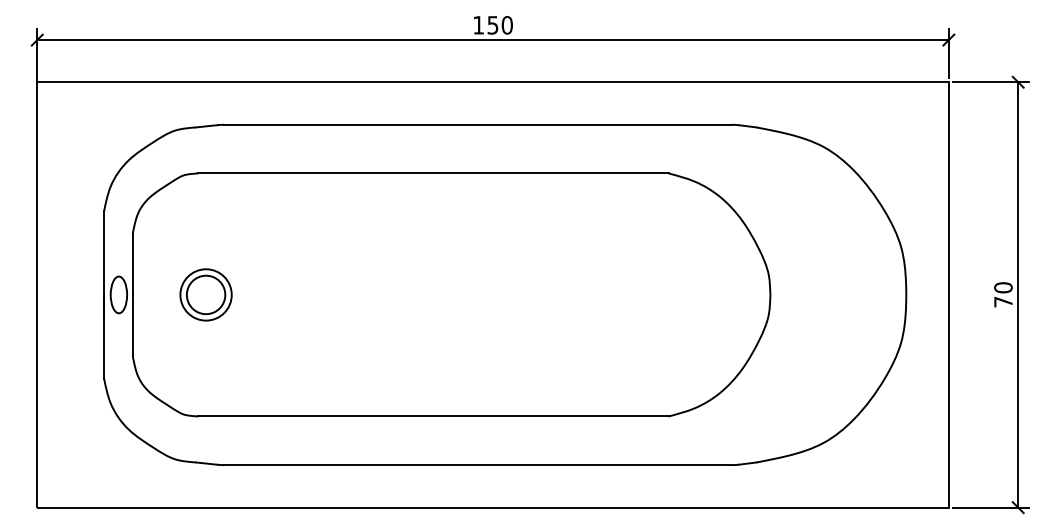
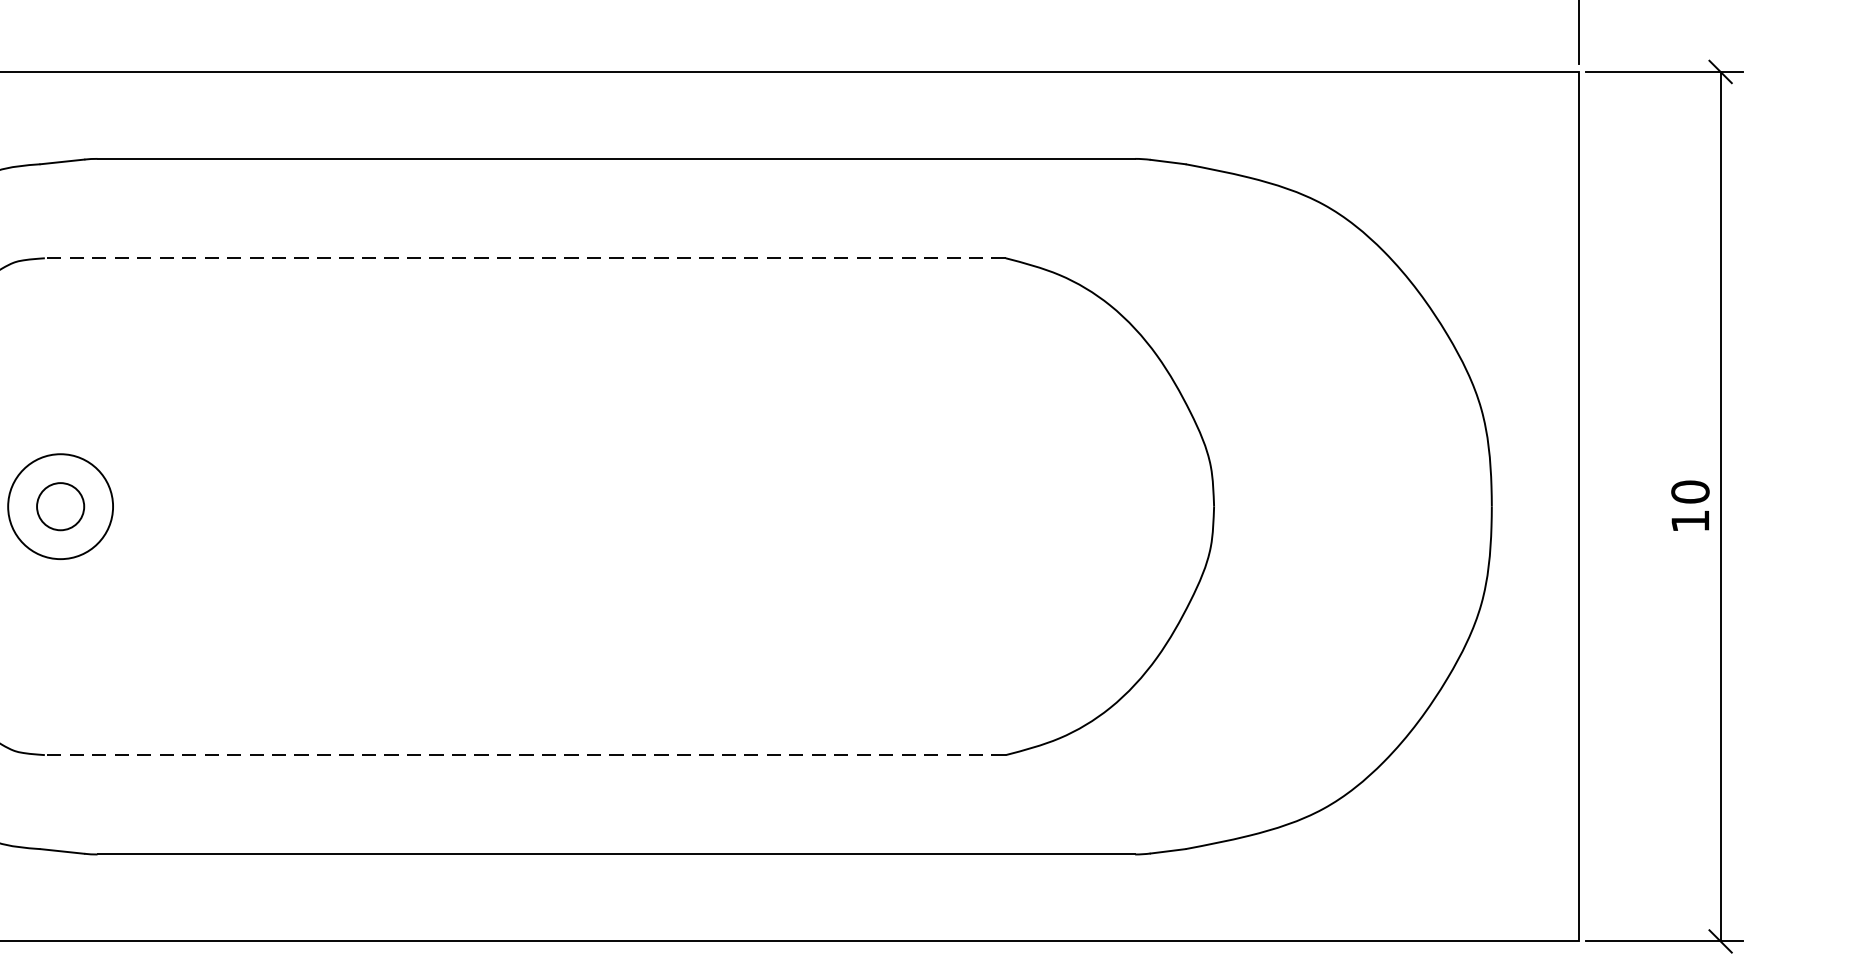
line: (432, 173) -> (523, 258), solid -> dashed
circle: (205, 294) -> (59, 505), size x0.6
text: (1003, 302) -> (1690, 522), 70 -> 10
line: (432, 416) -> (523, 755), solid -> dashed

